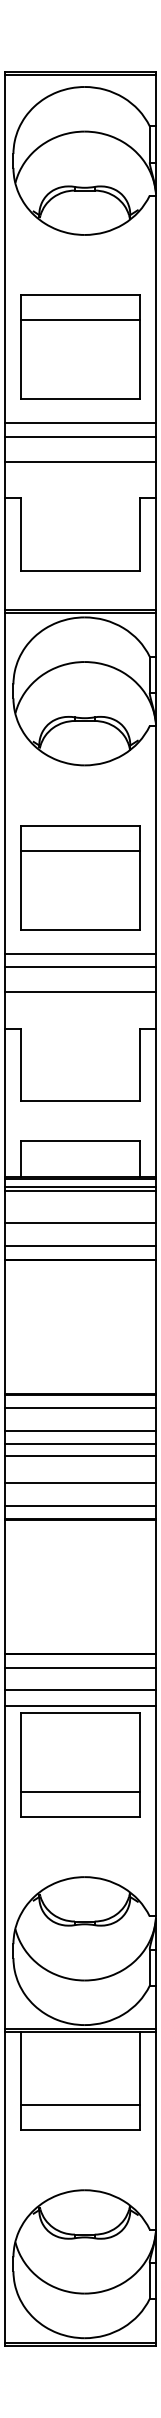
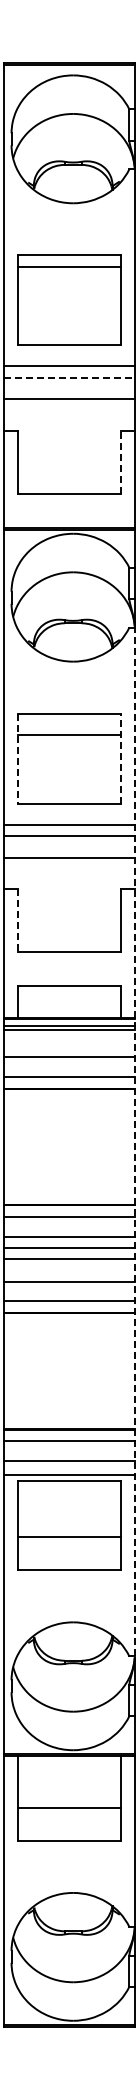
line: (80, 320) -> (69, 267), moved
line: (80, 436) -> (69, 377), solid -> dashed
line: (140, 533) -> (121, 461), solid -> dashed
line: (20, 877) -> (17, 758), solid -> dashed
line: (140, 877) -> (121, 758), solid -> dashed
line: (20, 1066) -> (17, 921), solid -> dashed
line: (155, 1320) -> (134, 1141), solid -> dashed
line: (80, 1791) -> (69, 1536), moved
line: (80, 2105) -> (69, 1808), moved

